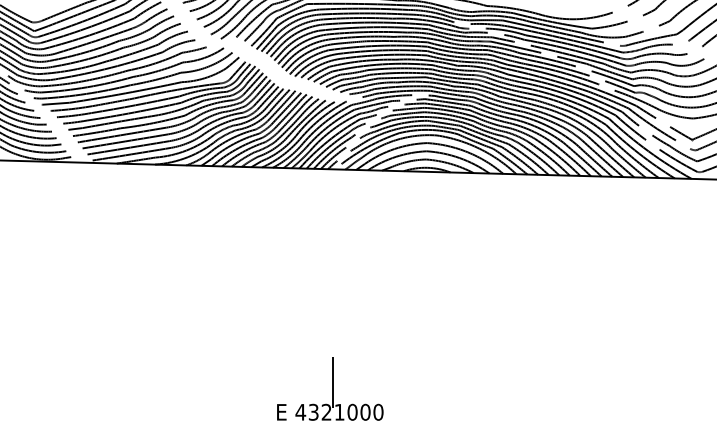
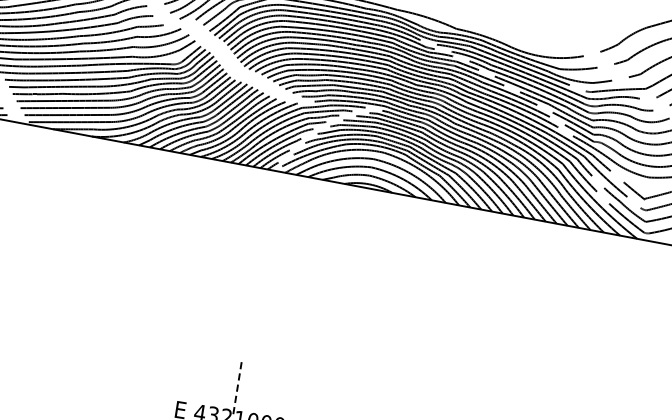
line: (332, 382) -> (237, 387), solid -> dashed

